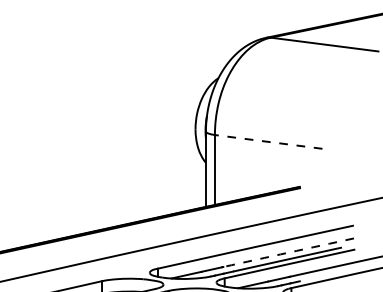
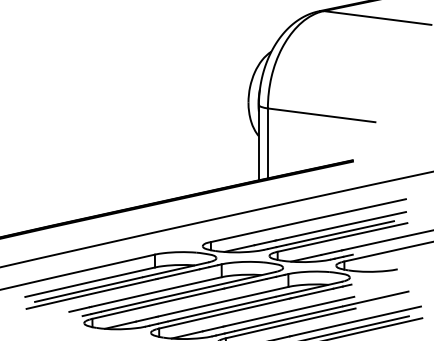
line: (268, 142) -> (321, 115), dashed -> solid
arc: (288, 253) -> (341, 226), dashed -> solid

